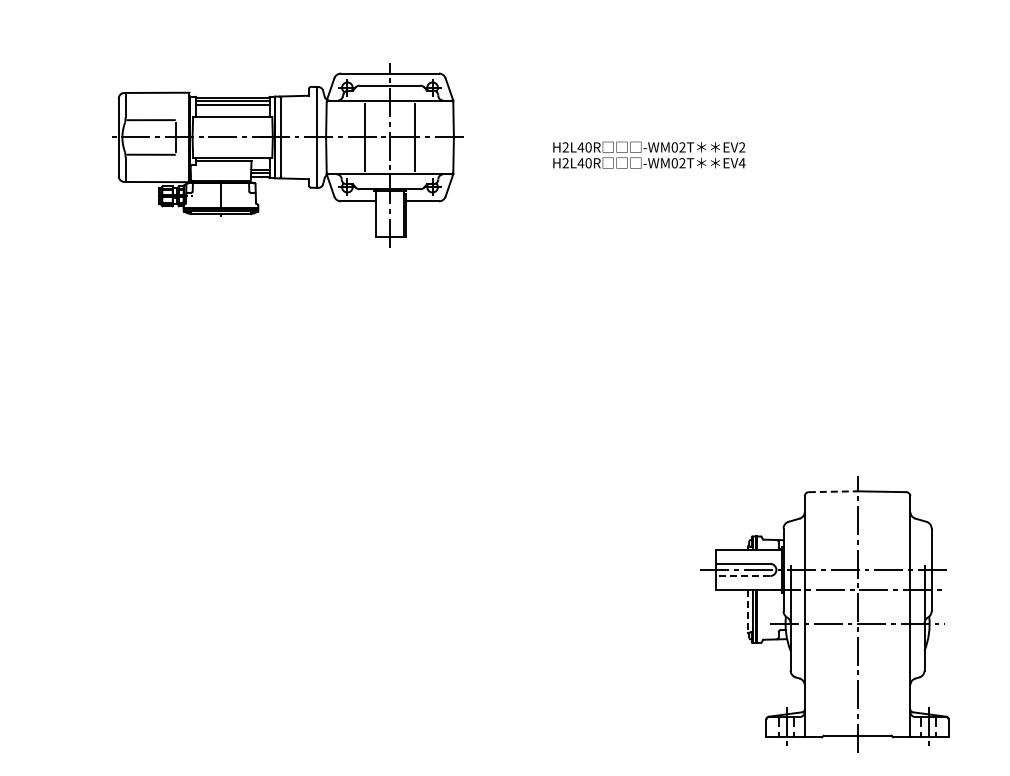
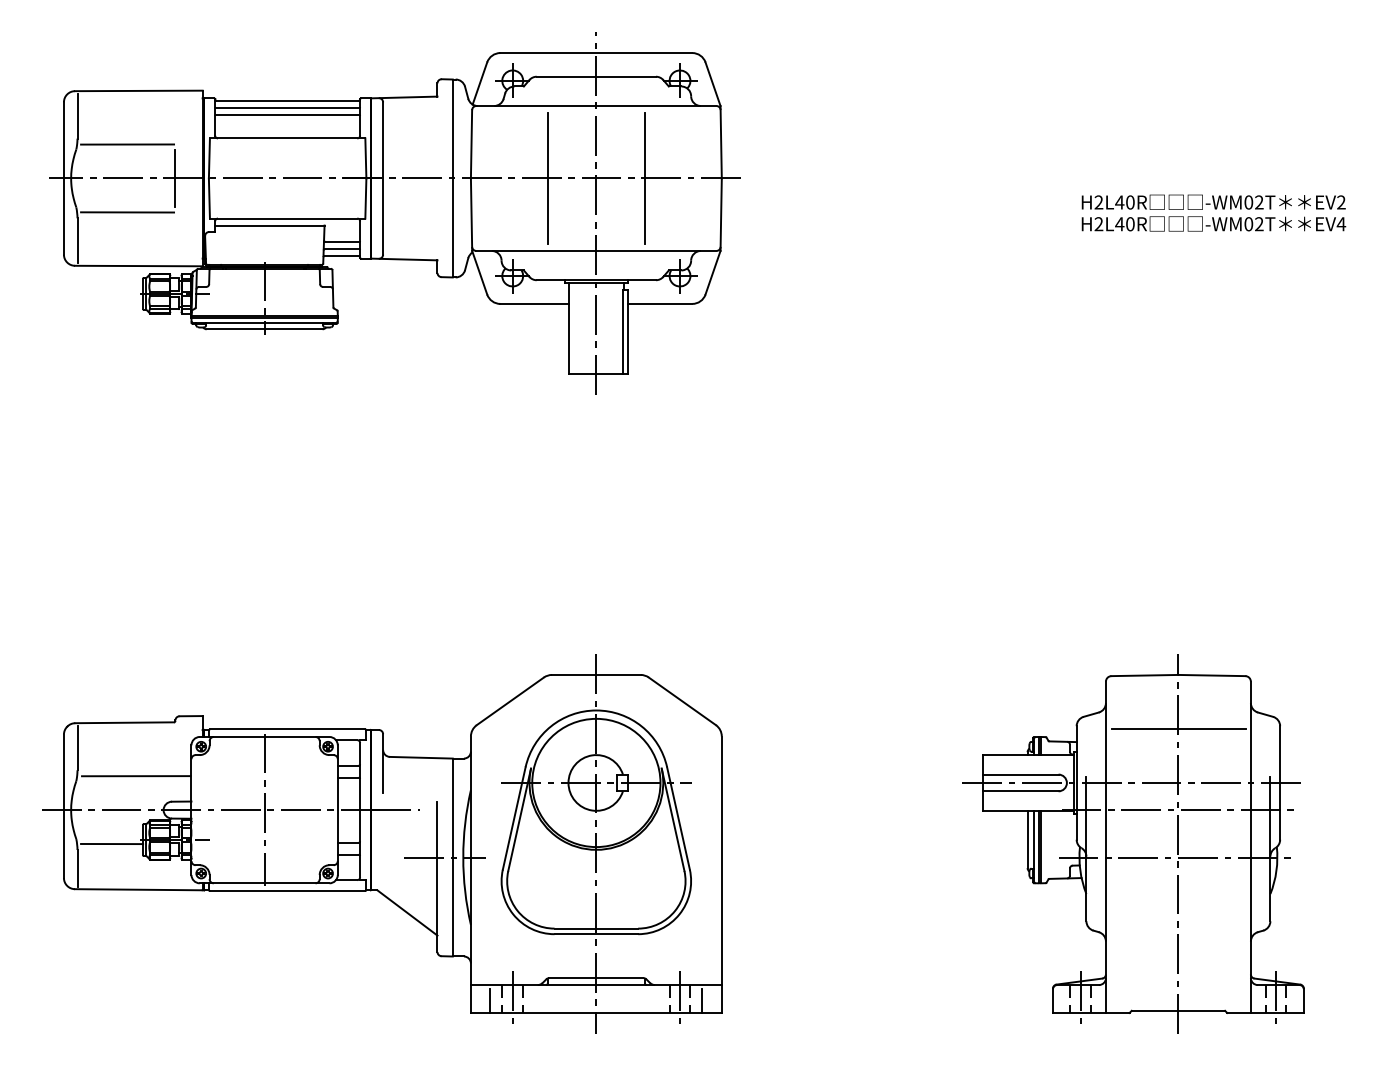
part: (287, 154) -> (395, 212), size x1.43
text: (649, 154) -> (1214, 212), moved
line: (833, 491) -> (1145, 675), dashed -> solid
line: (857, 530) -> (1178, 728), added
line: (742, 576) -> (1020, 791), dashed -> solid
line: (747, 611) -> (1027, 840), dashed -> solid
part: (278, 614) -> (382, 844), added

